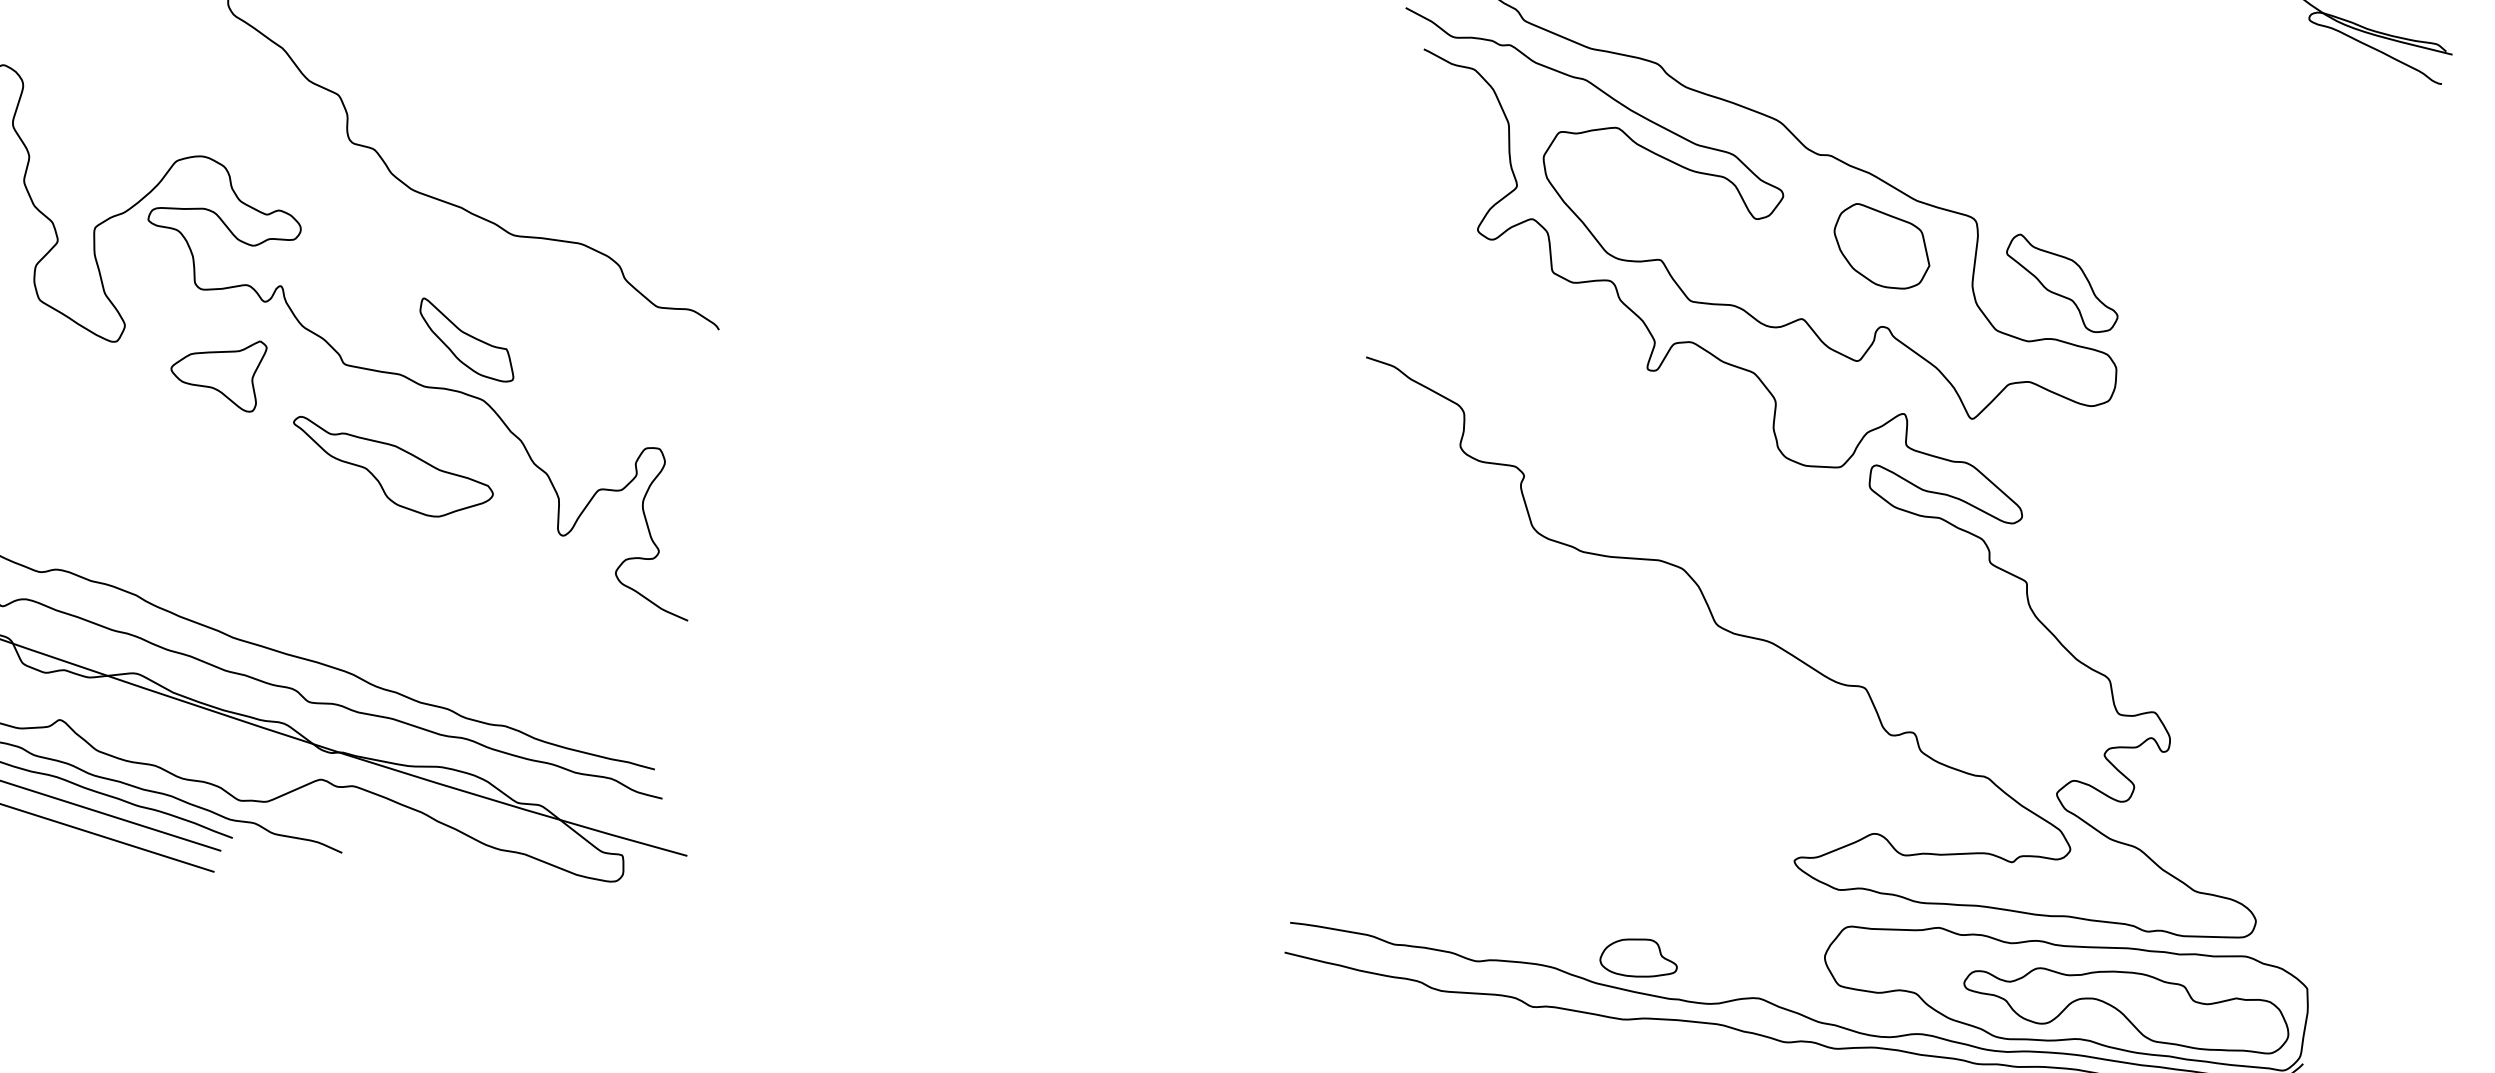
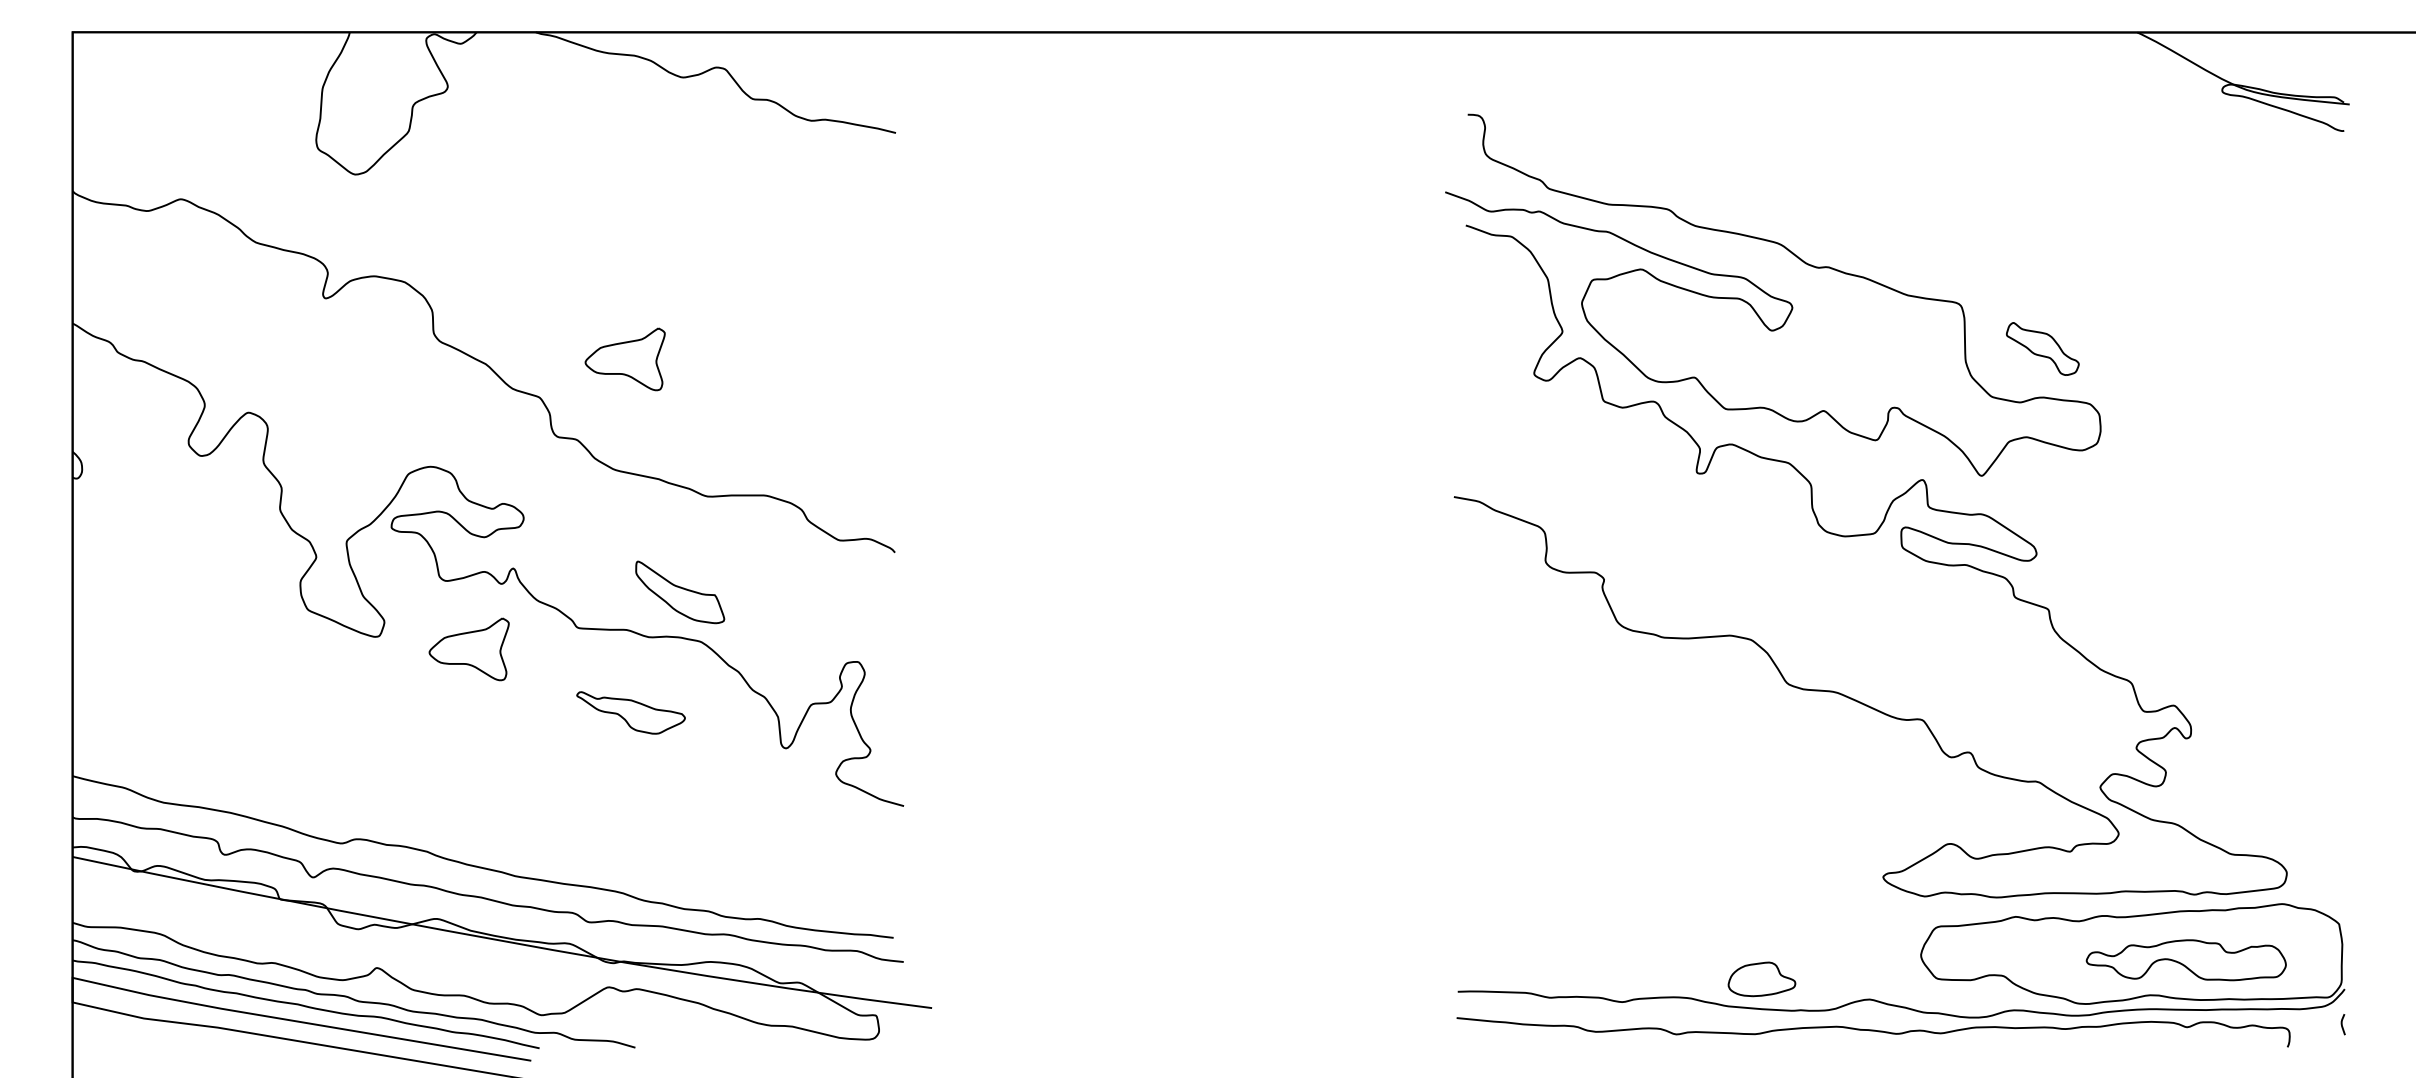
part: (441, 65) -> (624, 359), added
part: (1882, 247) -> (1883, 339), removed
part: (2062, 283) -> (2042, 348), size x0.7
part: (391, 469) -> (630, 712), size x0.6
part: (2127, 1004) -> (2186, 959), size x0.7

